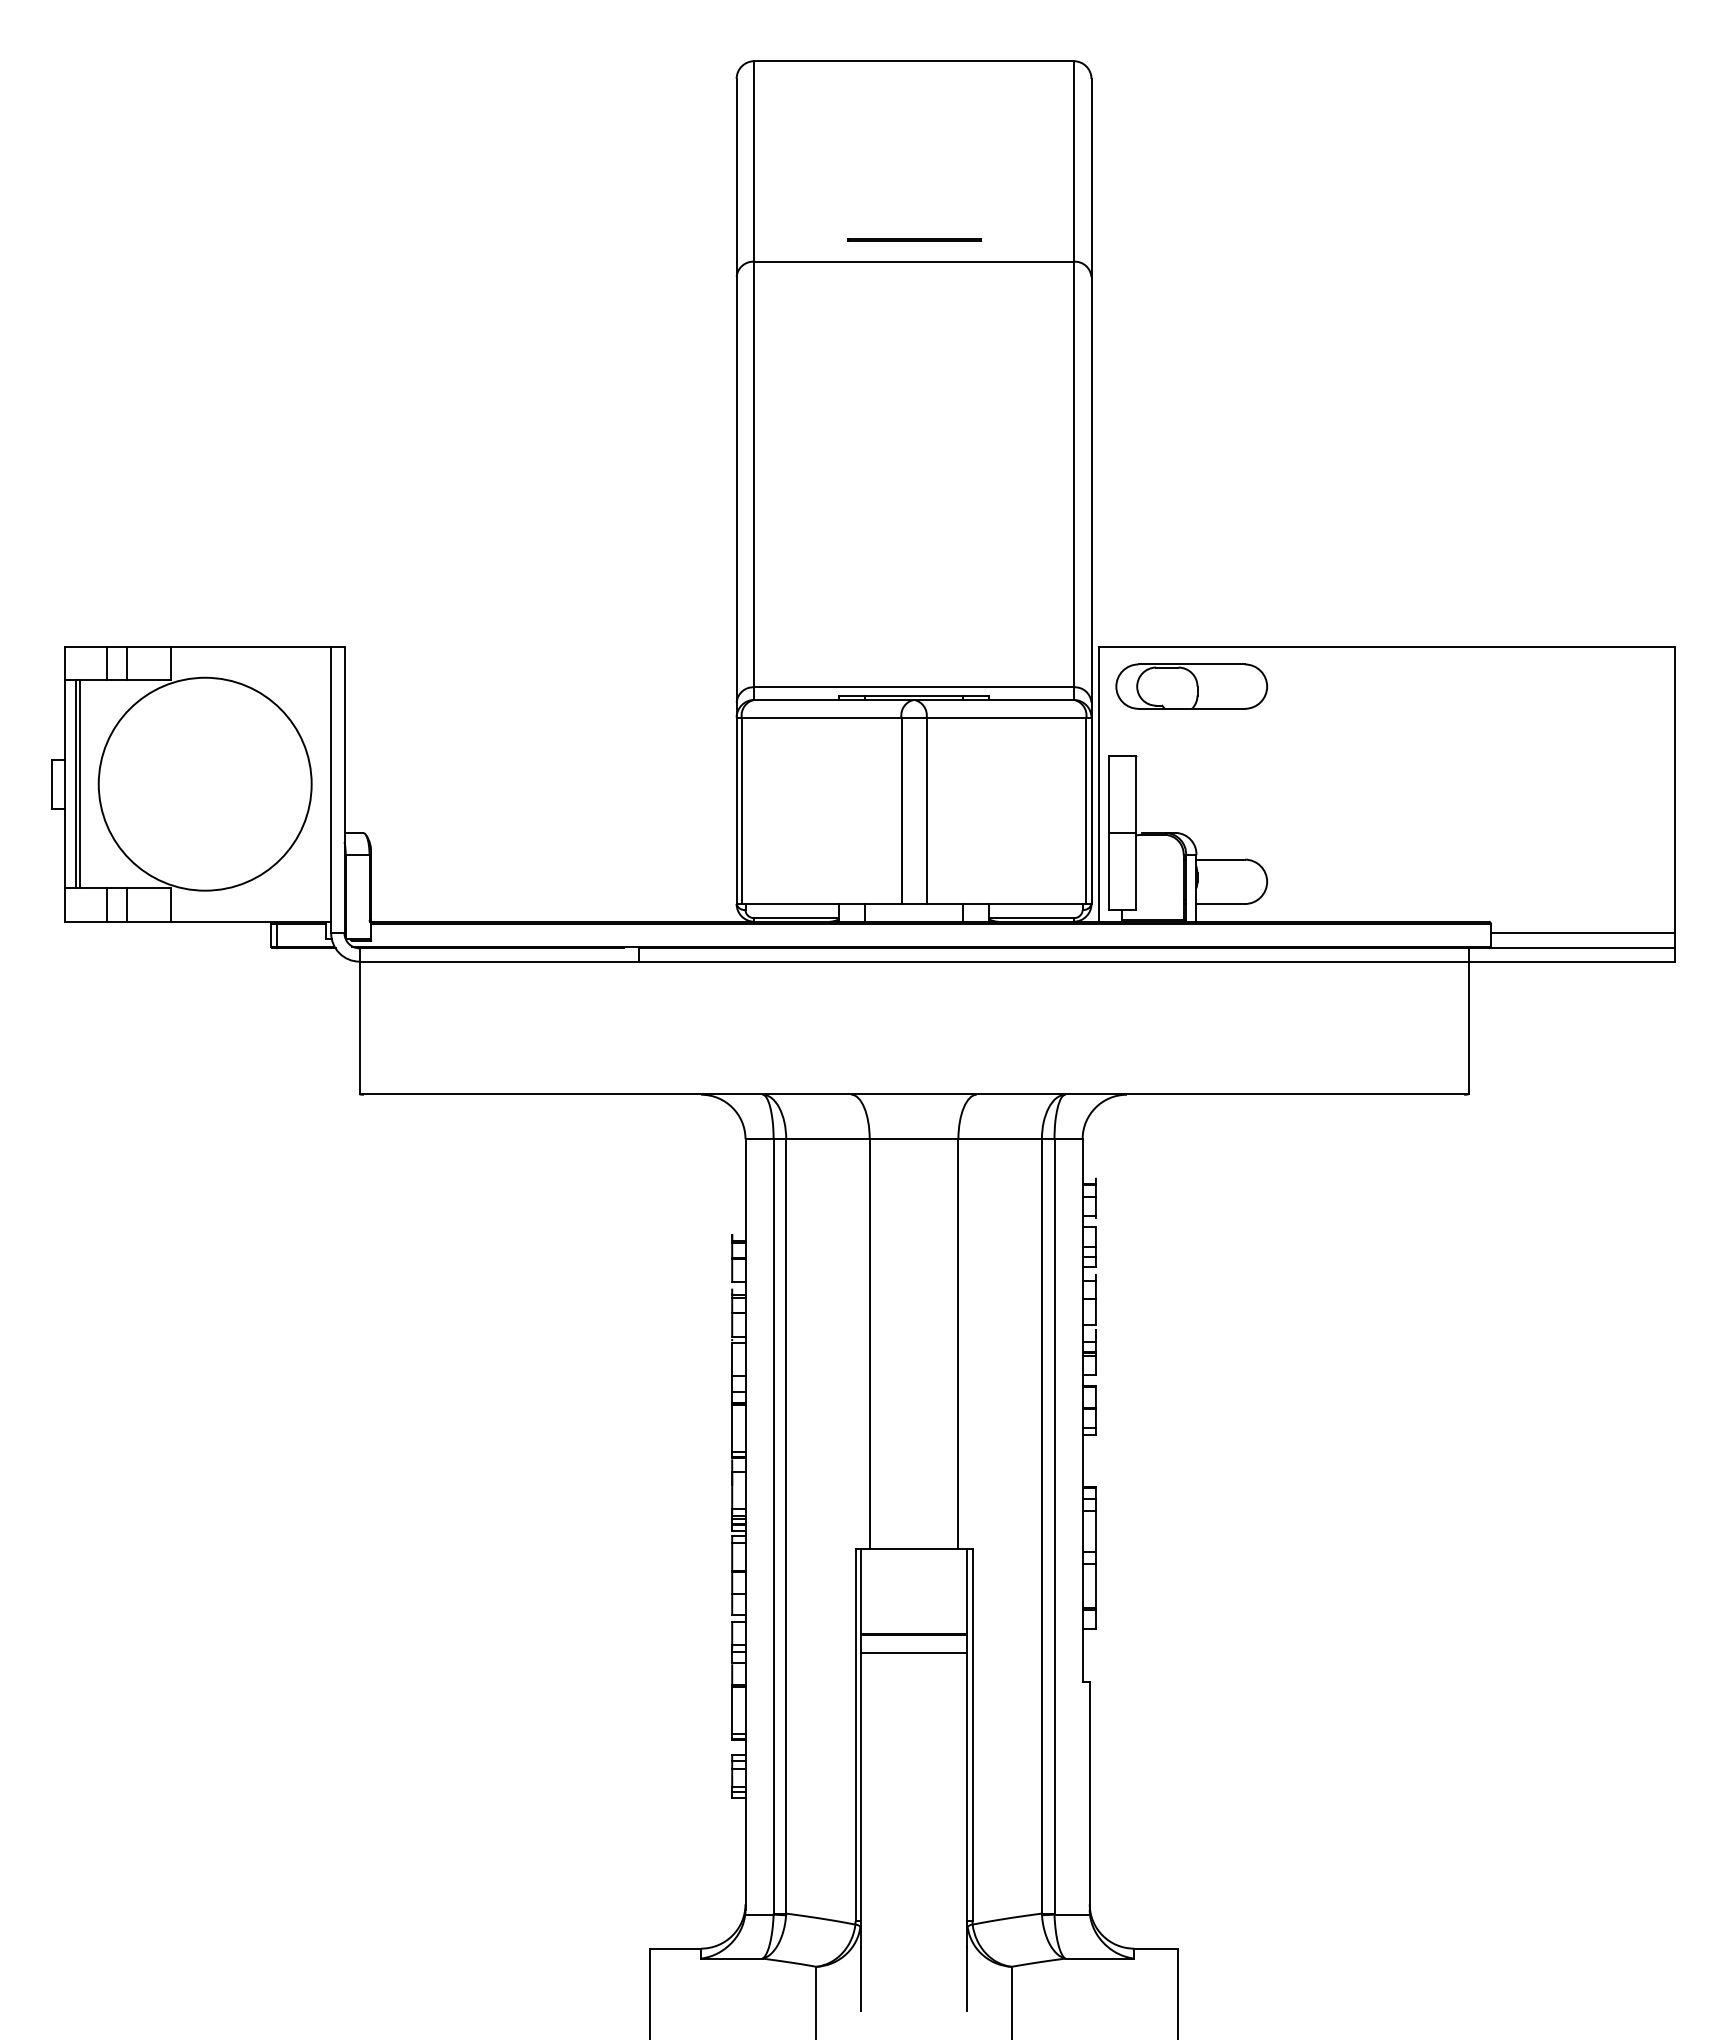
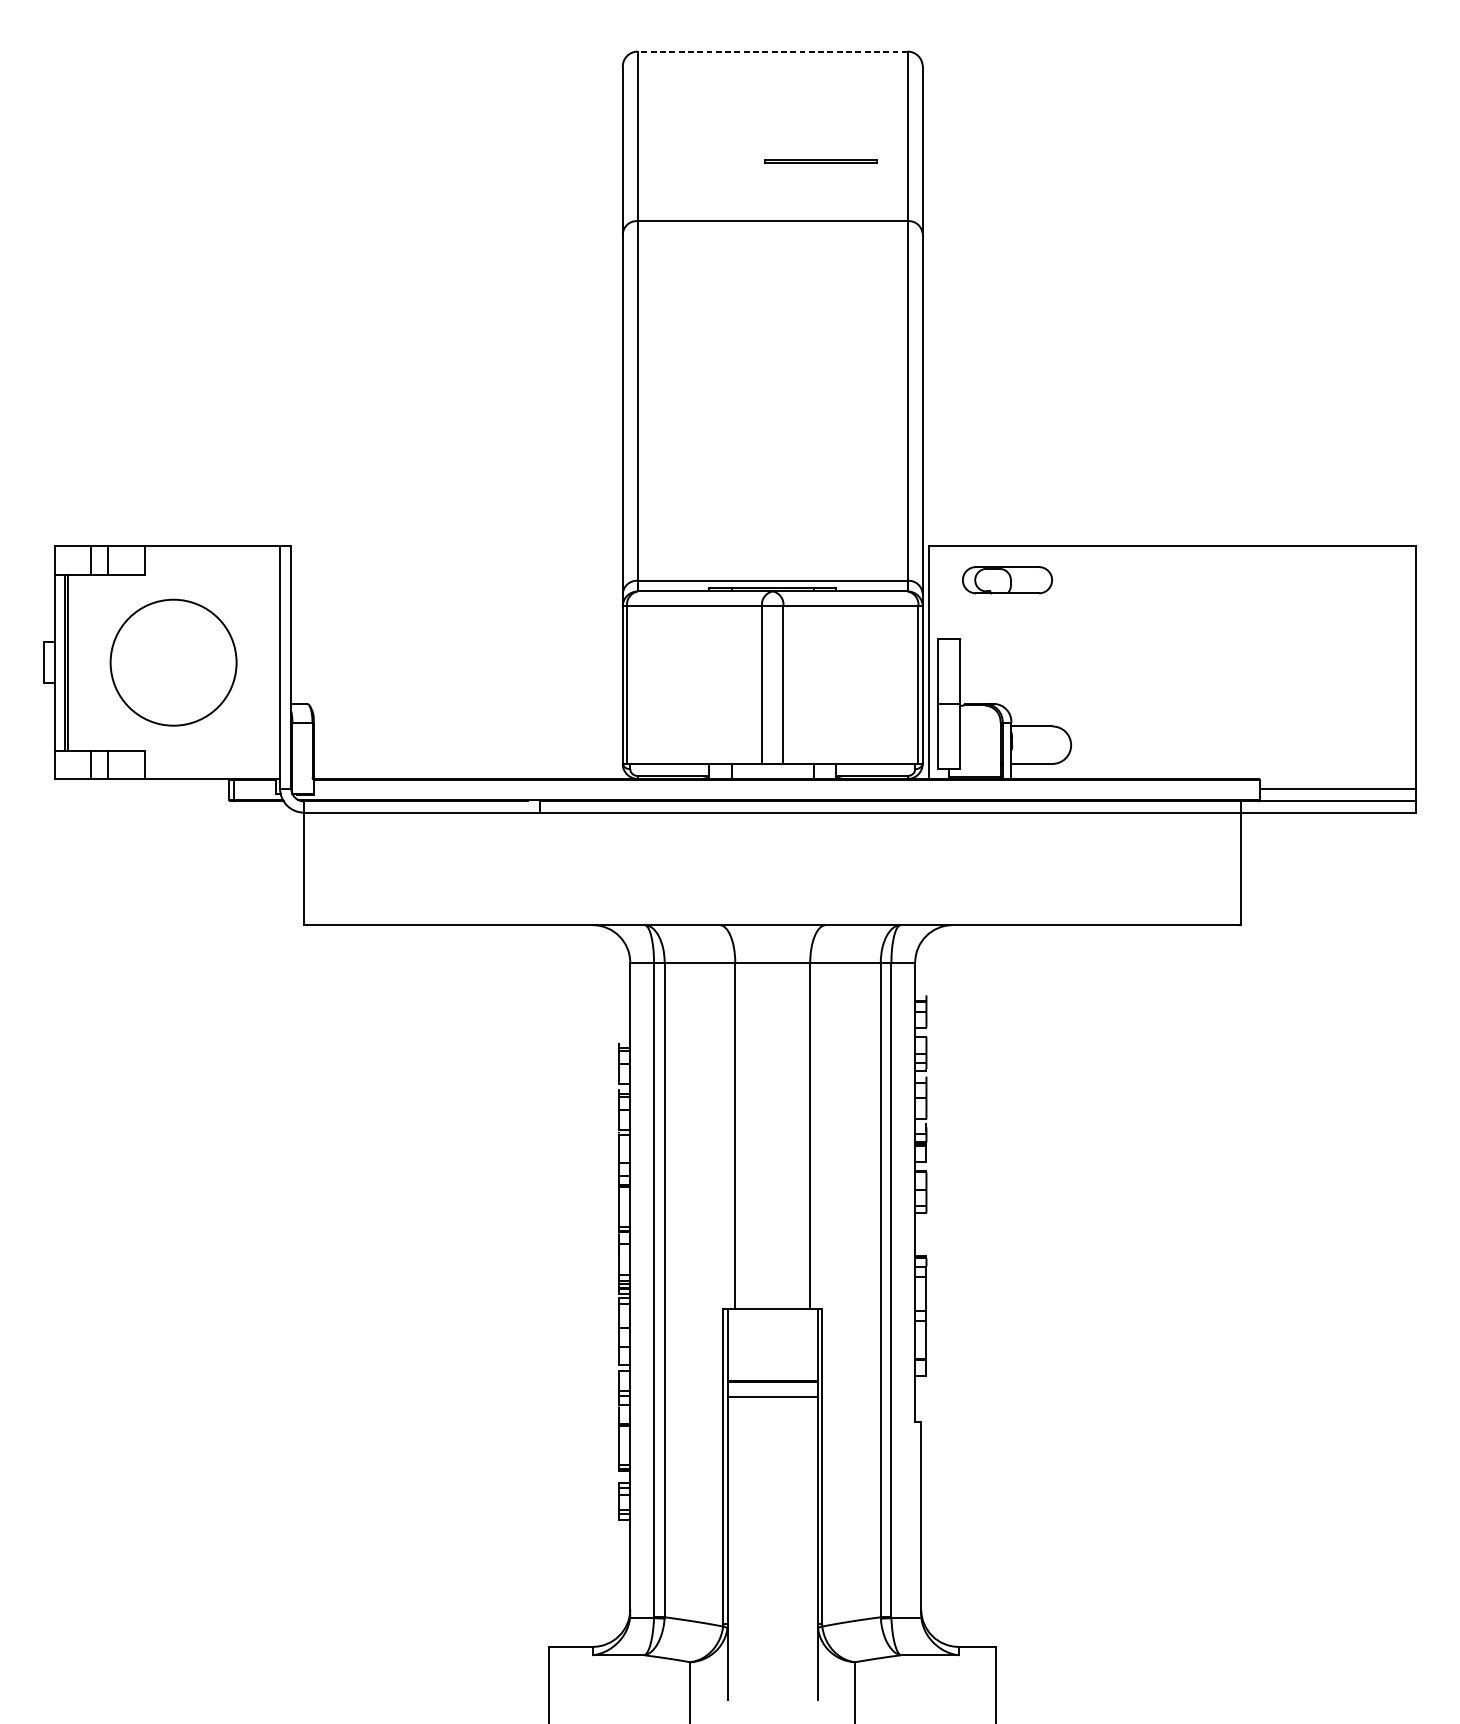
line: (914, 61) -> (773, 51), solid -> dashed
line: (914, 239) -> (821, 160), moved
part: (1191, 686) -> (1007, 580), size x0.7
circle: (204, 783) -> (173, 662), size x0.7

